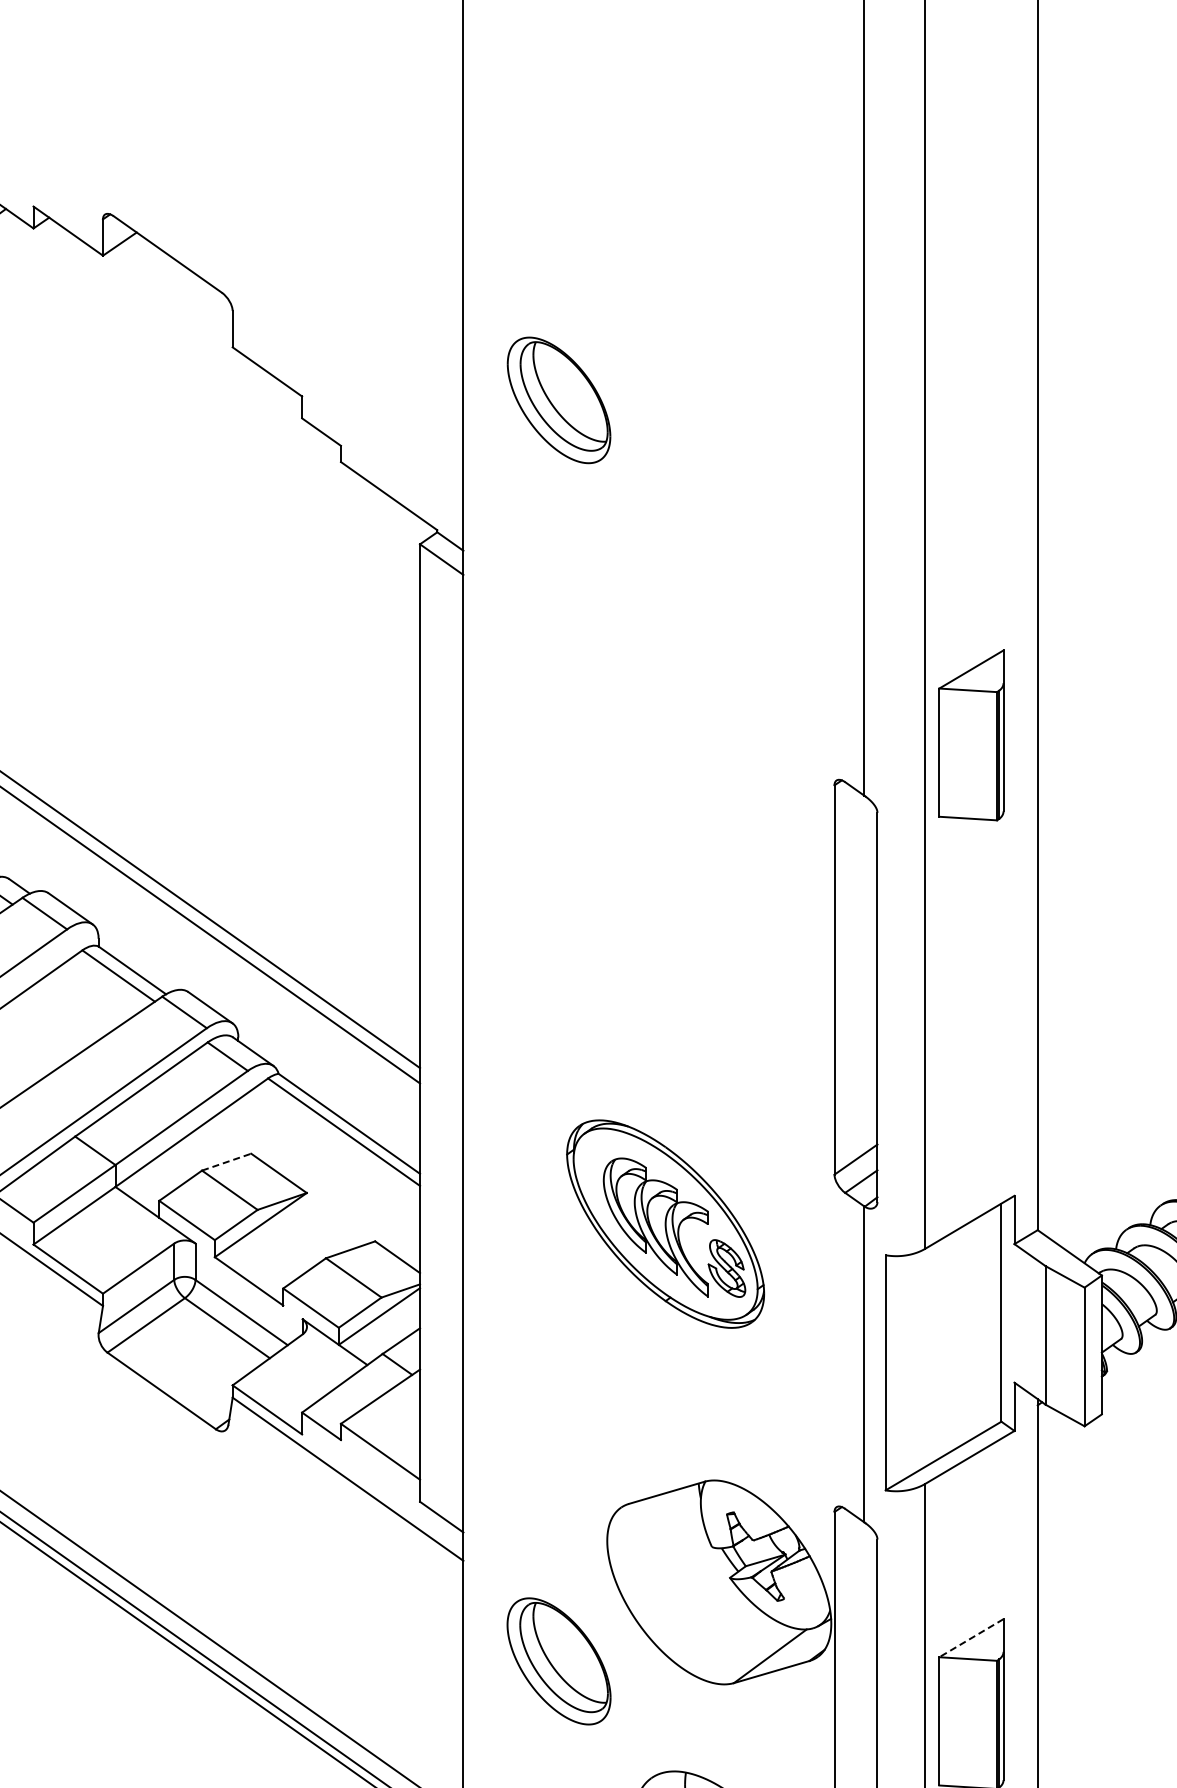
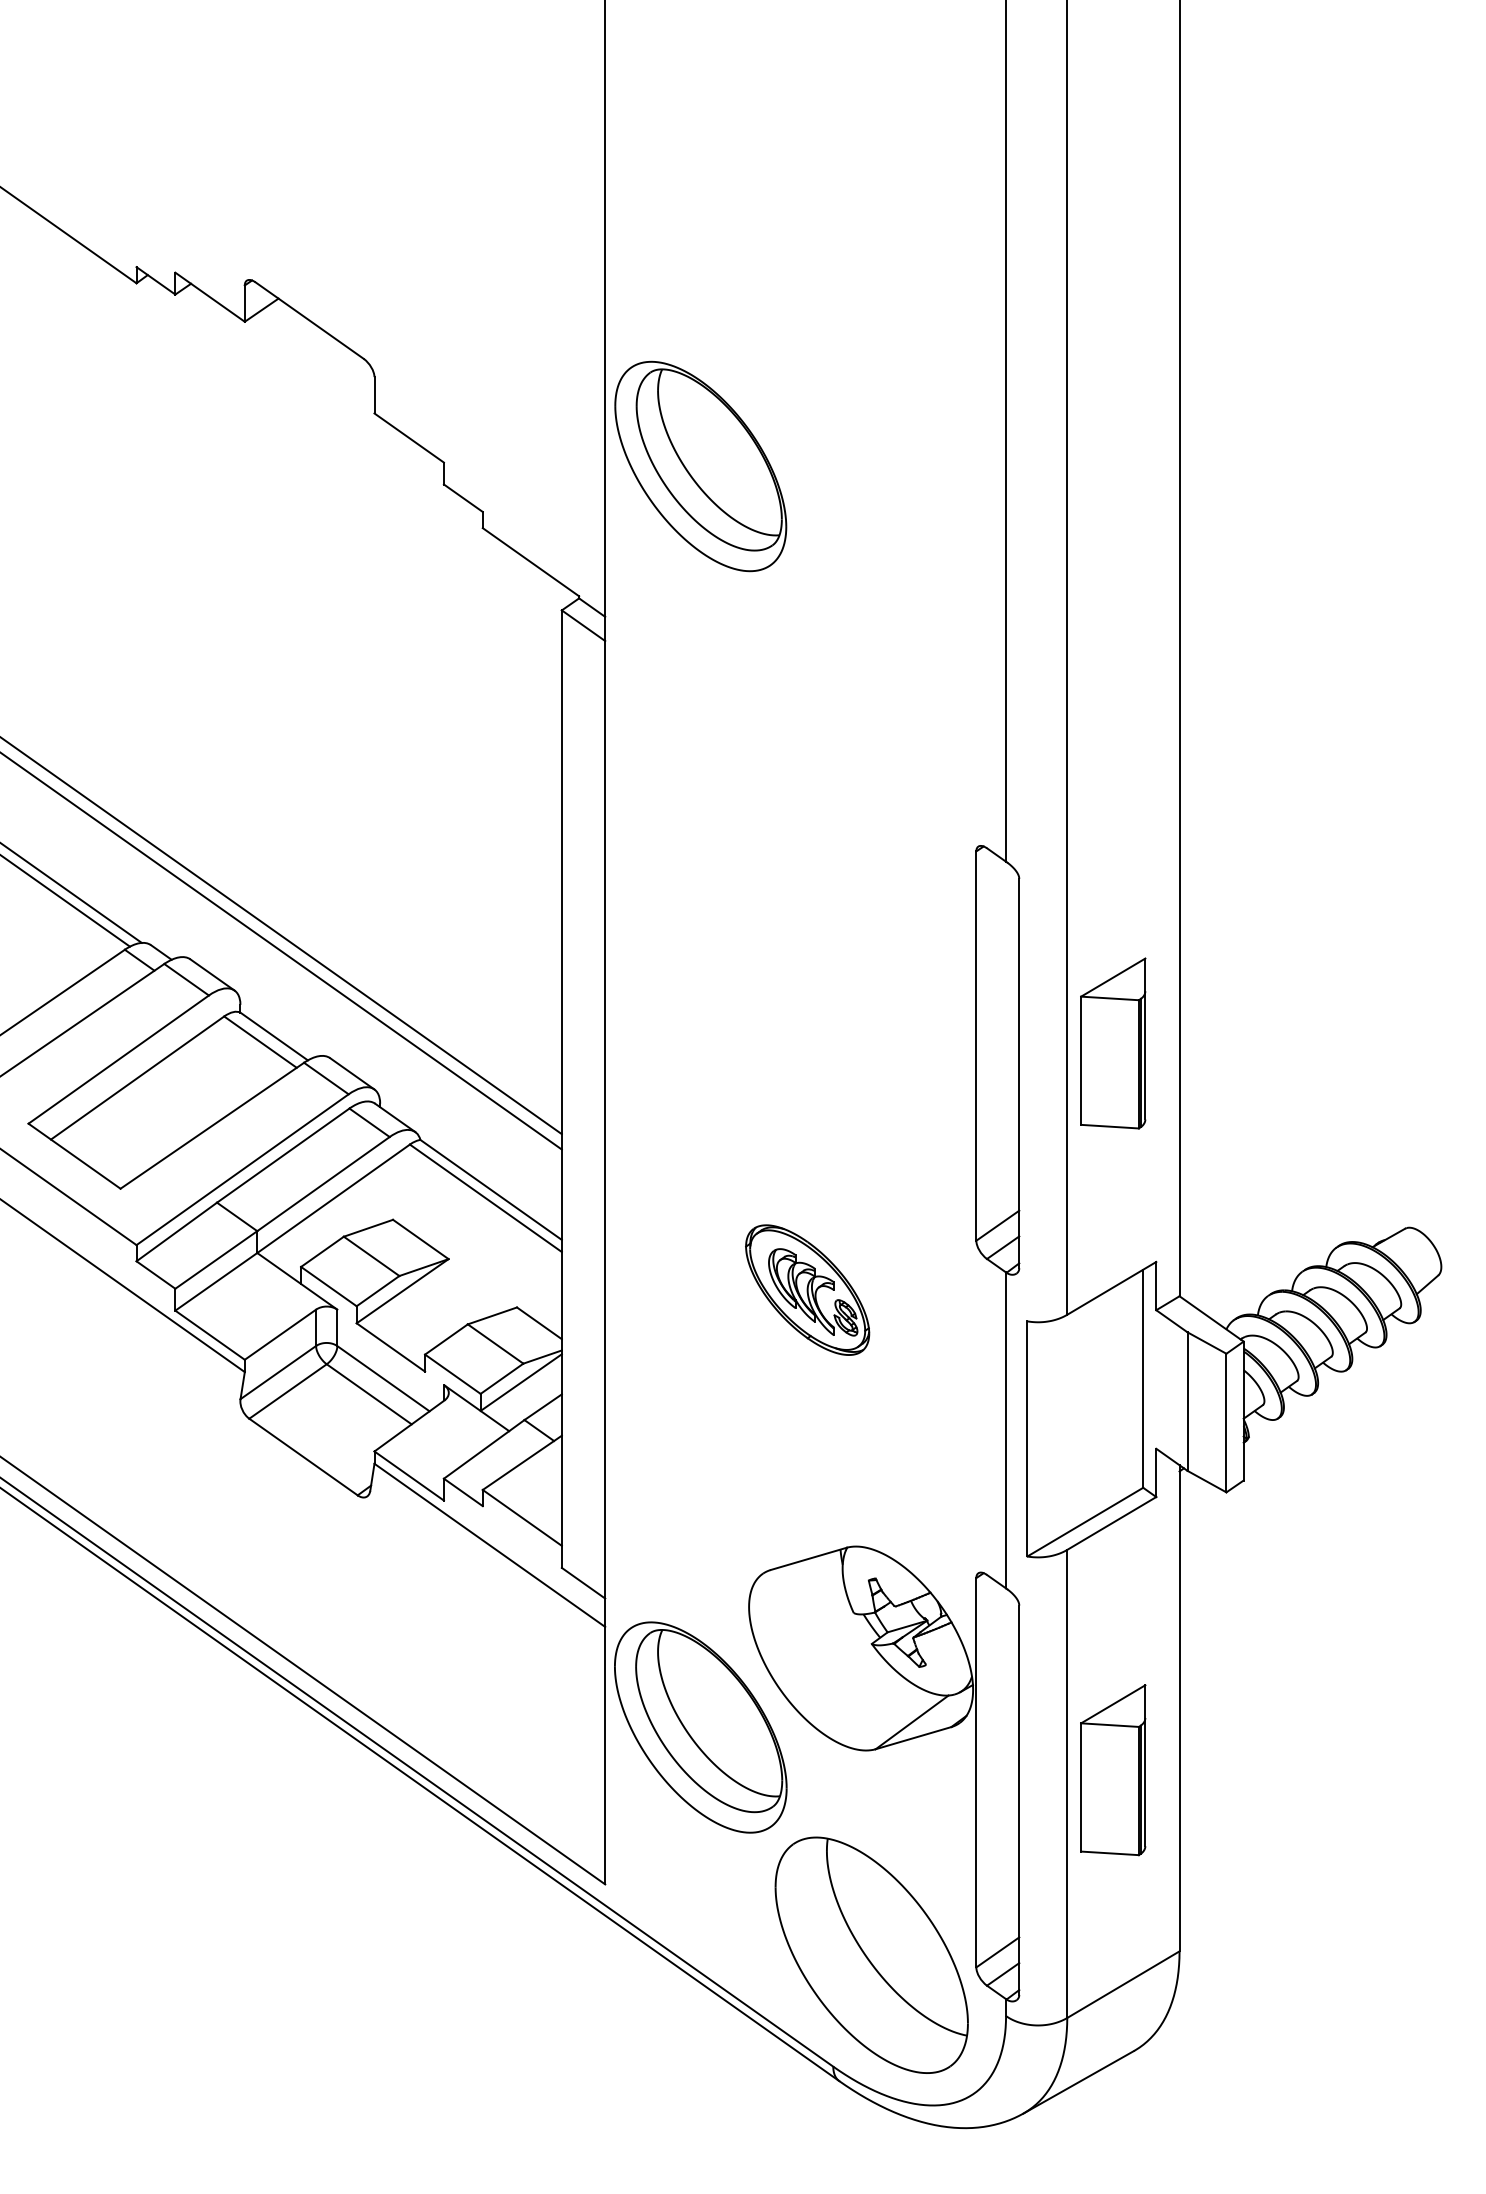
part: (558, 400) -> (700, 466), size x1.67
part: (971, 735) -> (1113, 1043), moved
line: (226, 1162) -> (368, 1228), dashed -> solid
part: (665, 1223) -> (807, 1289), size x0.62
line: (970, 1638) -> (1112, 1704), dashed -> solid
part: (558, 1661) -> (700, 1727), size x1.67

